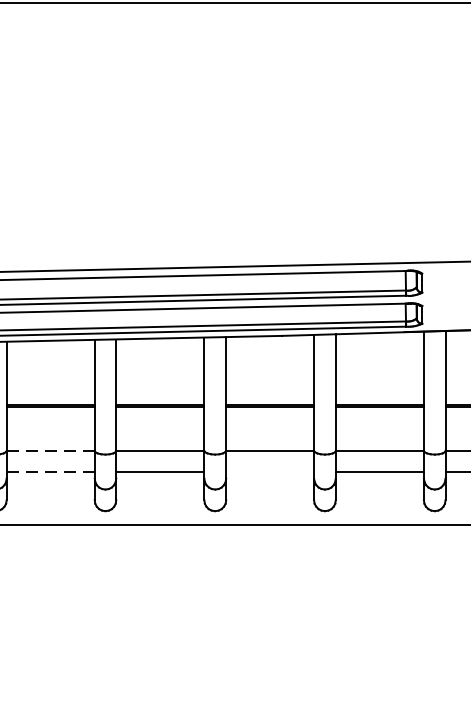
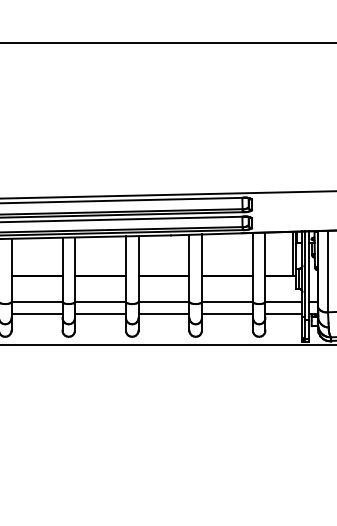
line: (49, 450) -> (36, 301), dashed -> solid
line: (51, 472) -> (37, 314), dashed -> solid
line: (269, 472) -> (163, 314), added

